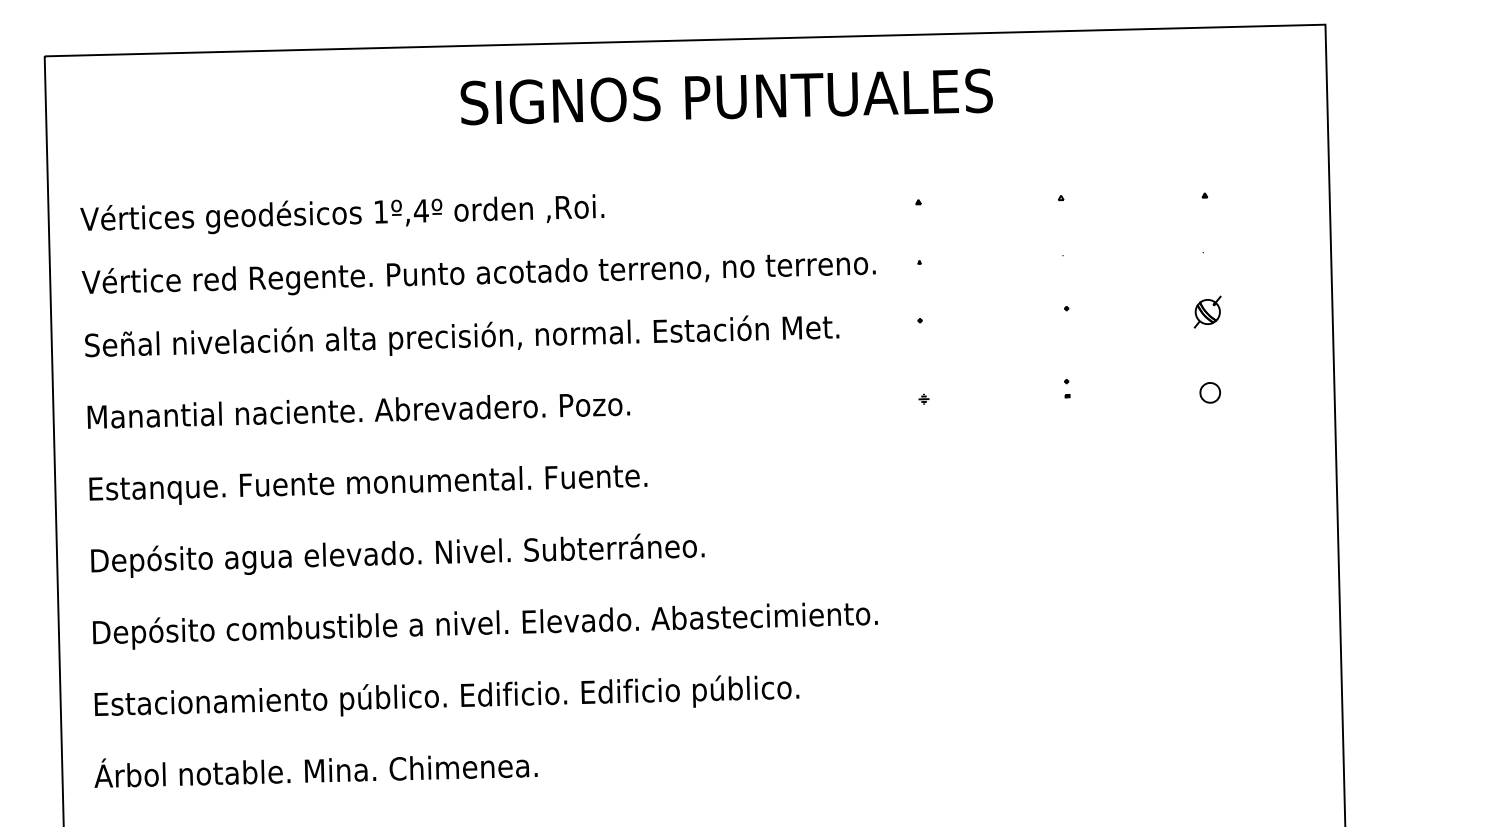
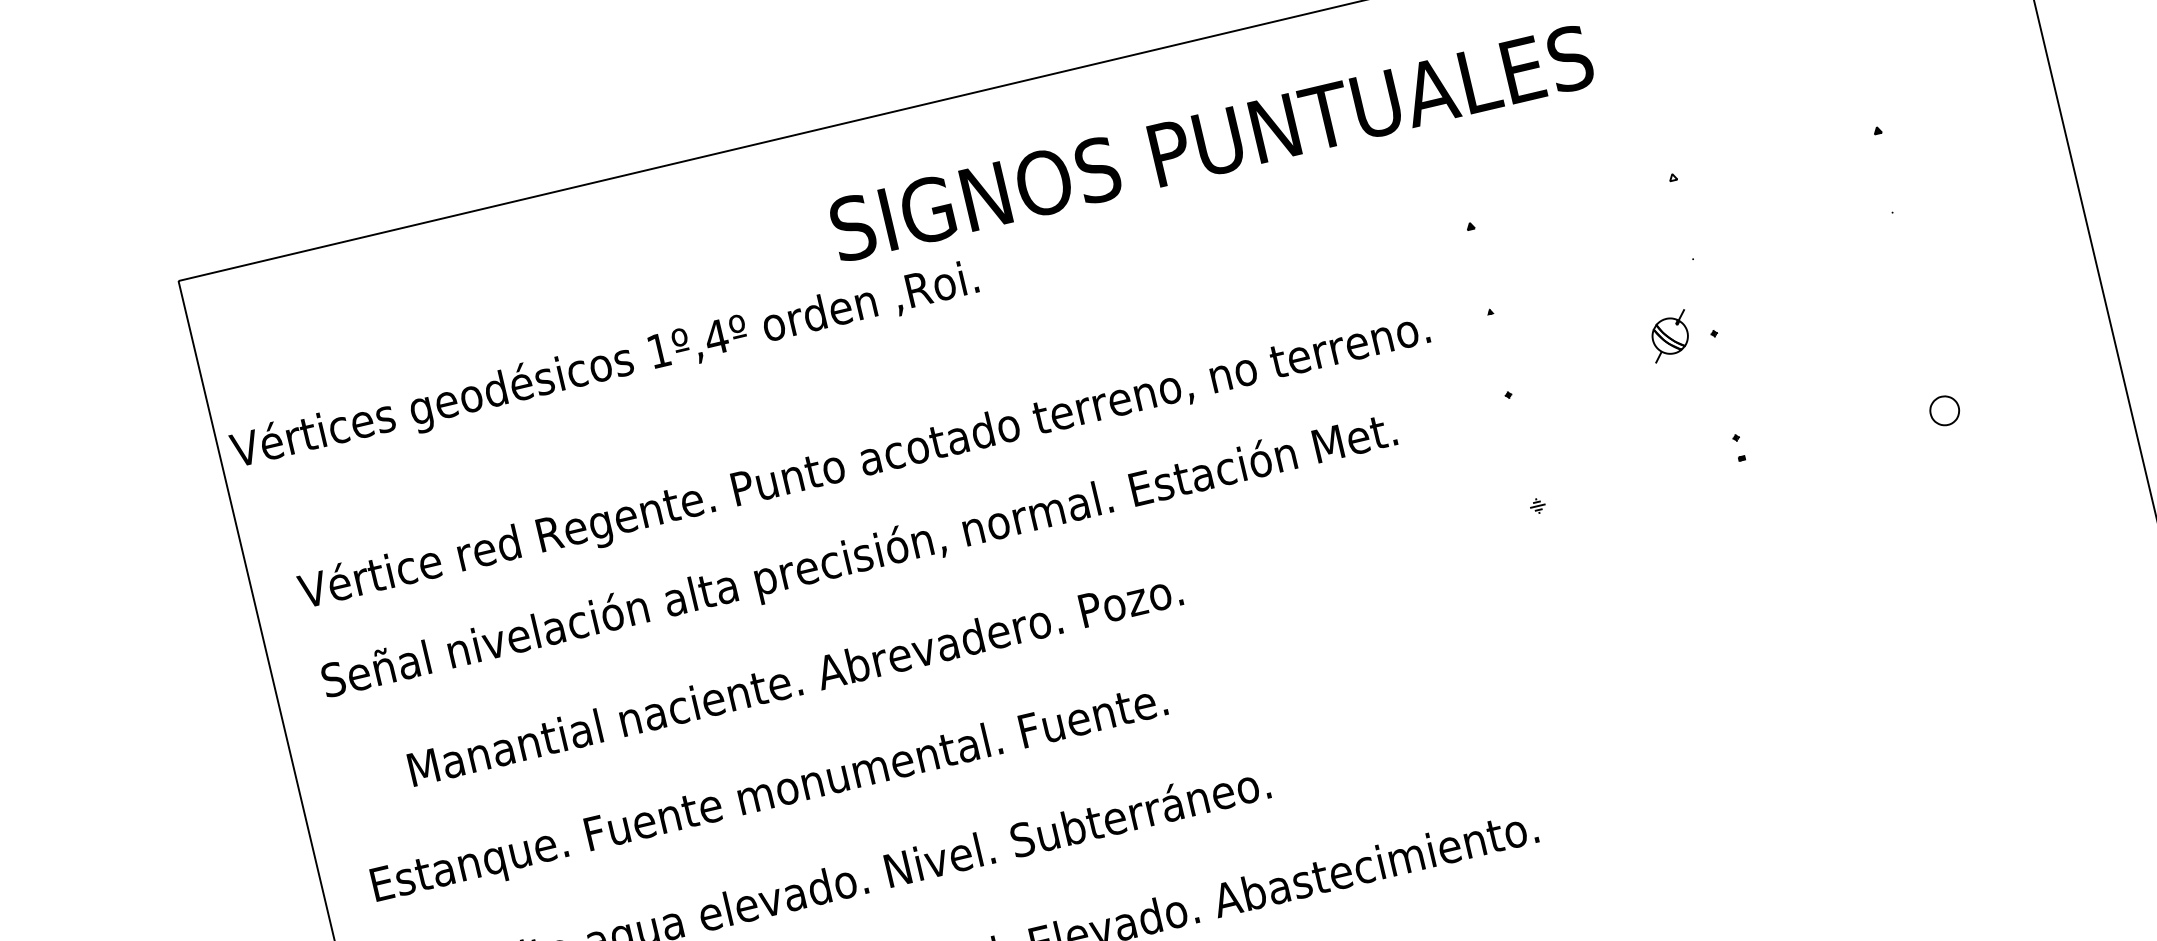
text: (726, 96) -> (1211, 142), moved
text: (342, 214) -> (604, 365), moved
part: (1207, 311) -> (1669, 335), moved
text: (358, 411) -> (795, 680), moved

